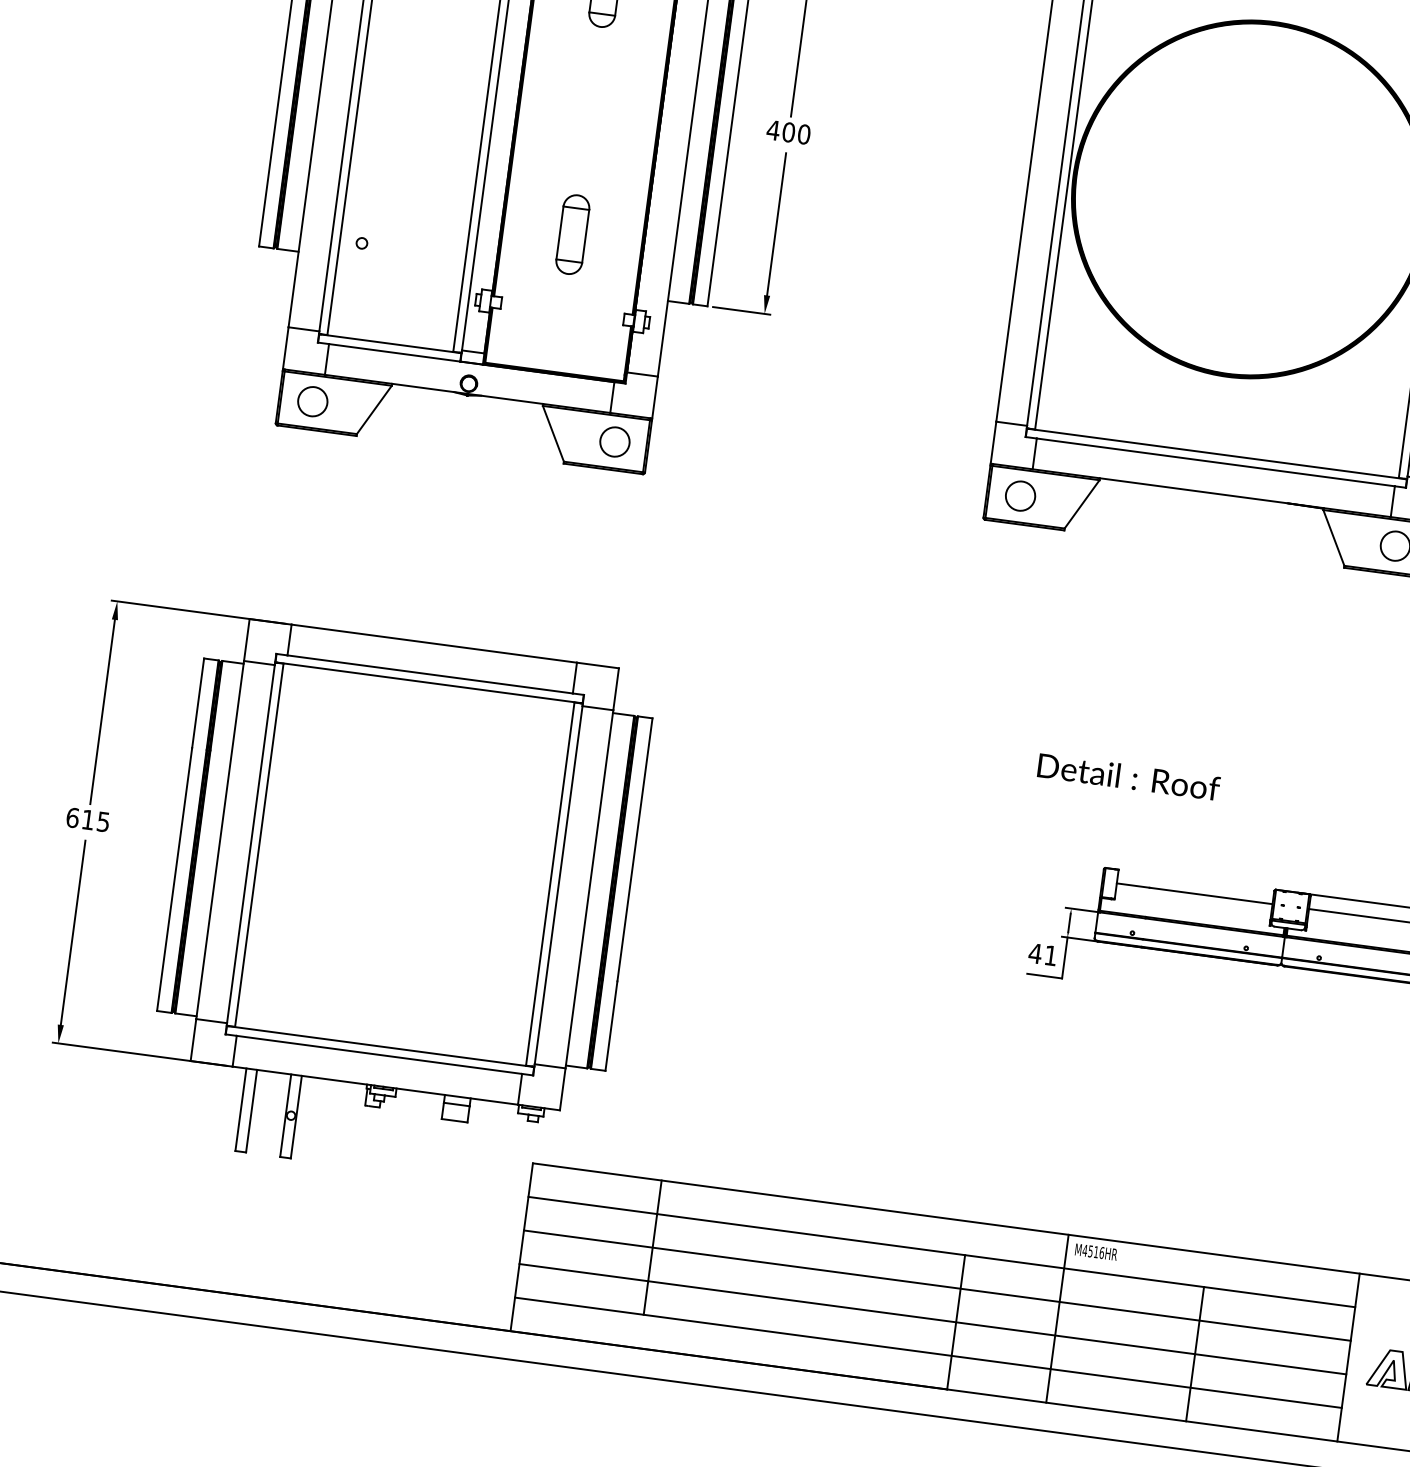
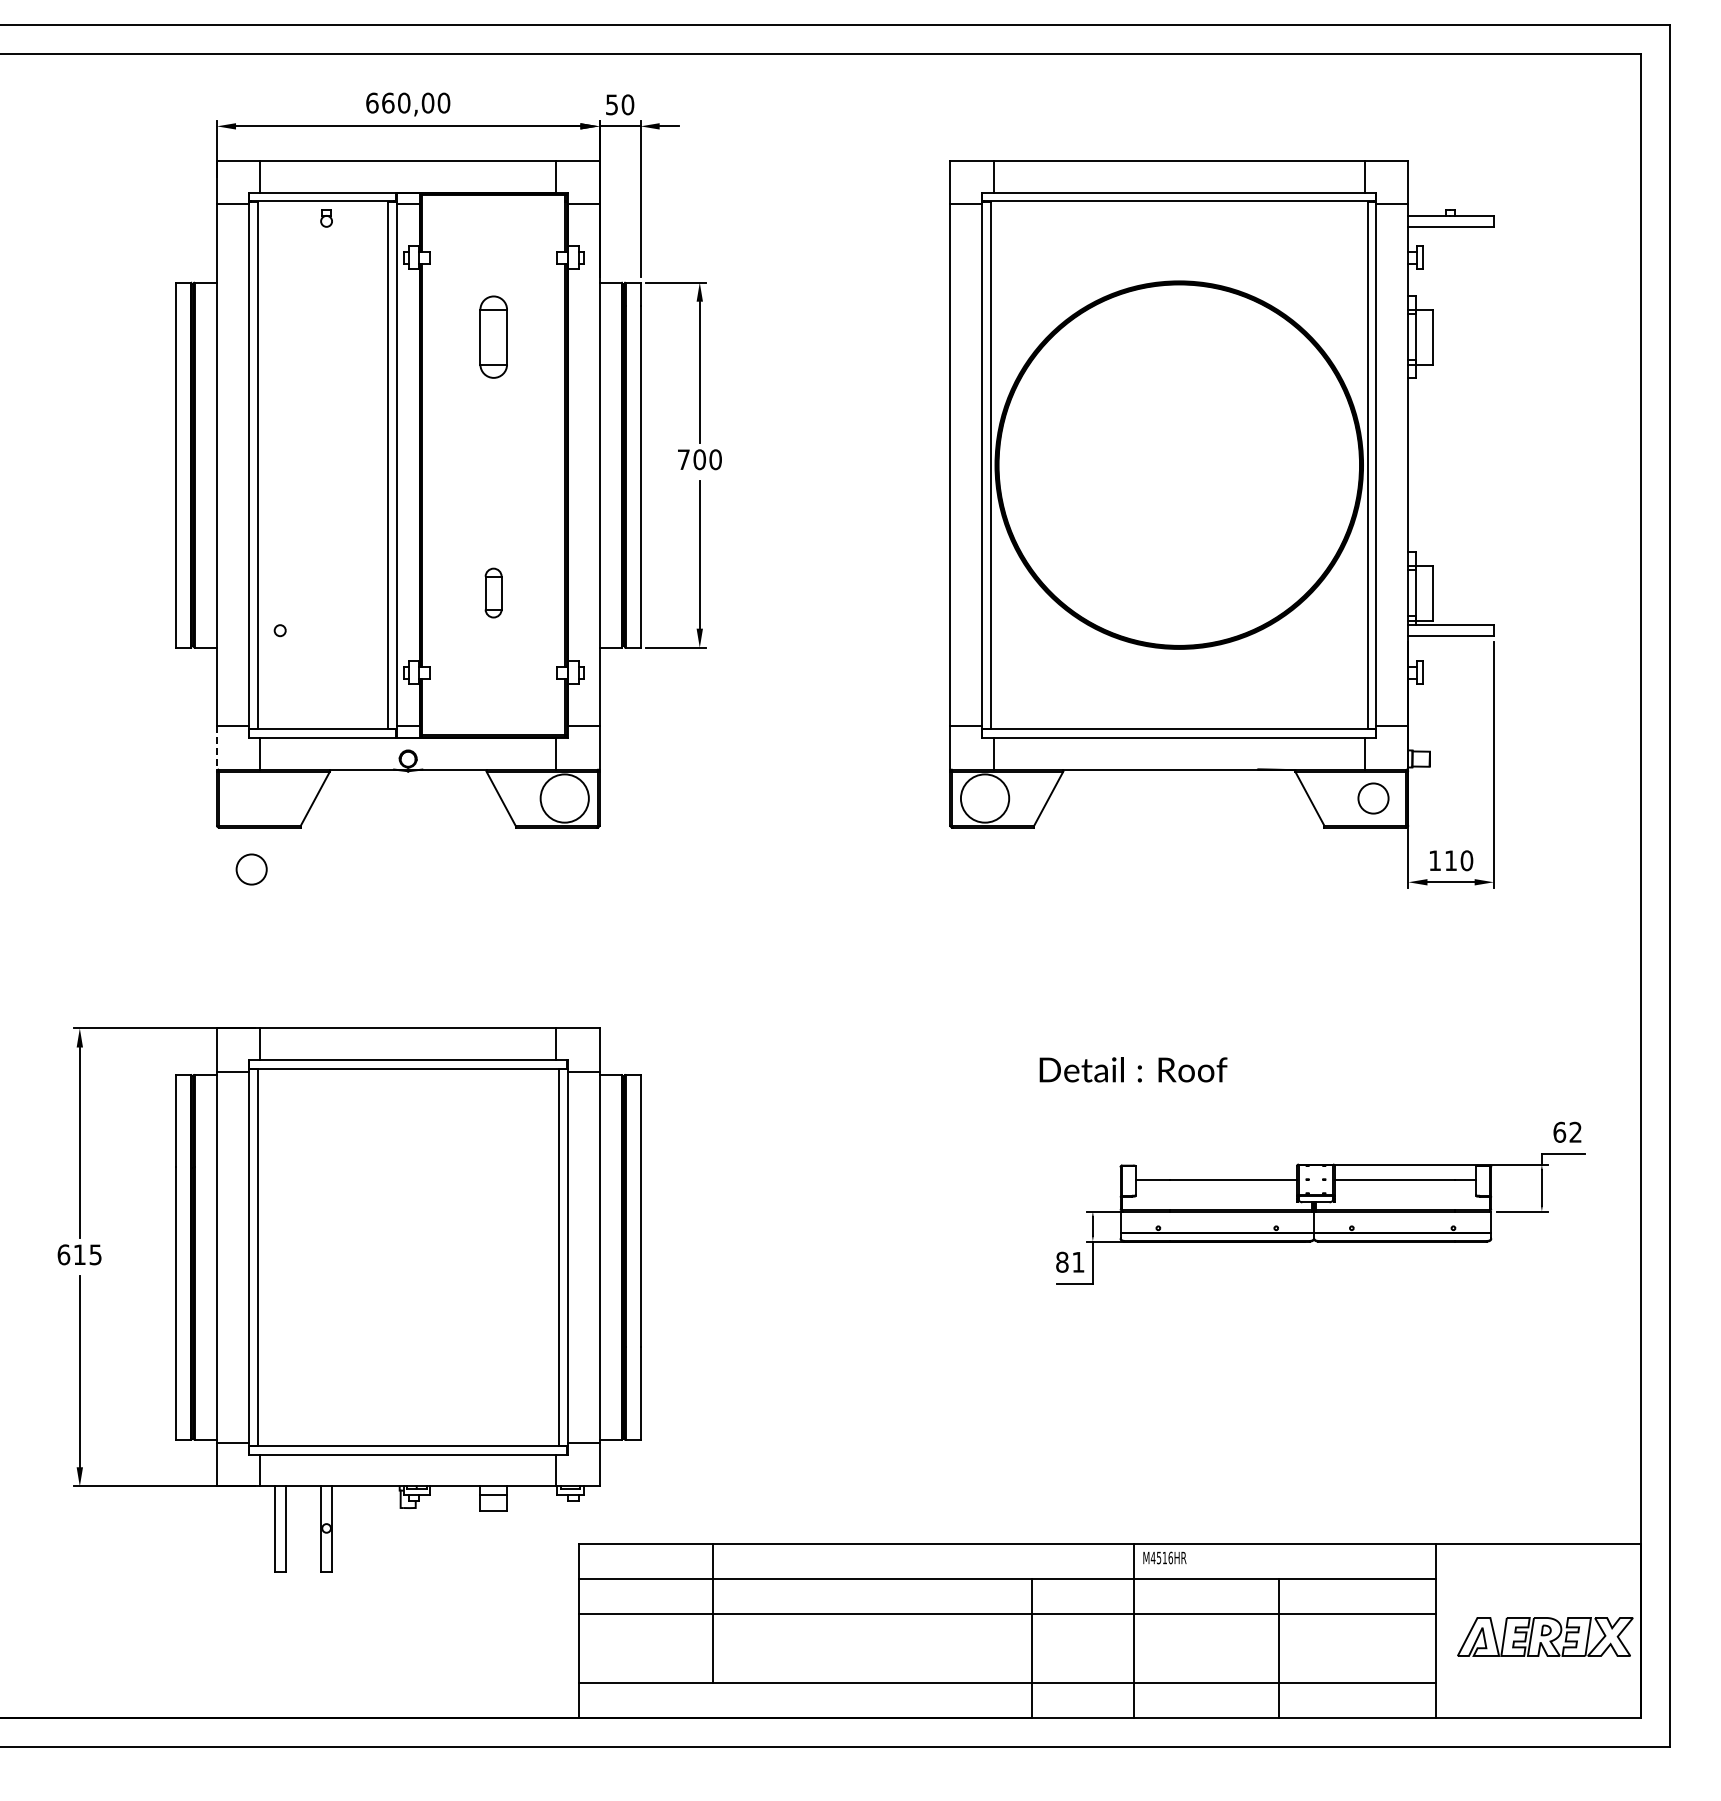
text: (773, 130) -> (683, 459), 400 -> 700
part: (572, 234) -> (493, 592), size x0.6
line: (285, 347) -> (216, 747), solid -> dashed
circle: (312, 401) -> (251, 869), moved
circle: (614, 441) -> (564, 798), size x1.6
circle: (1020, 496) -> (985, 798), size x1.6
text: (1034, 952) -> (1061, 1261), 41 -> 81
line: (932, 1319) -> (1007, 1648), removed

